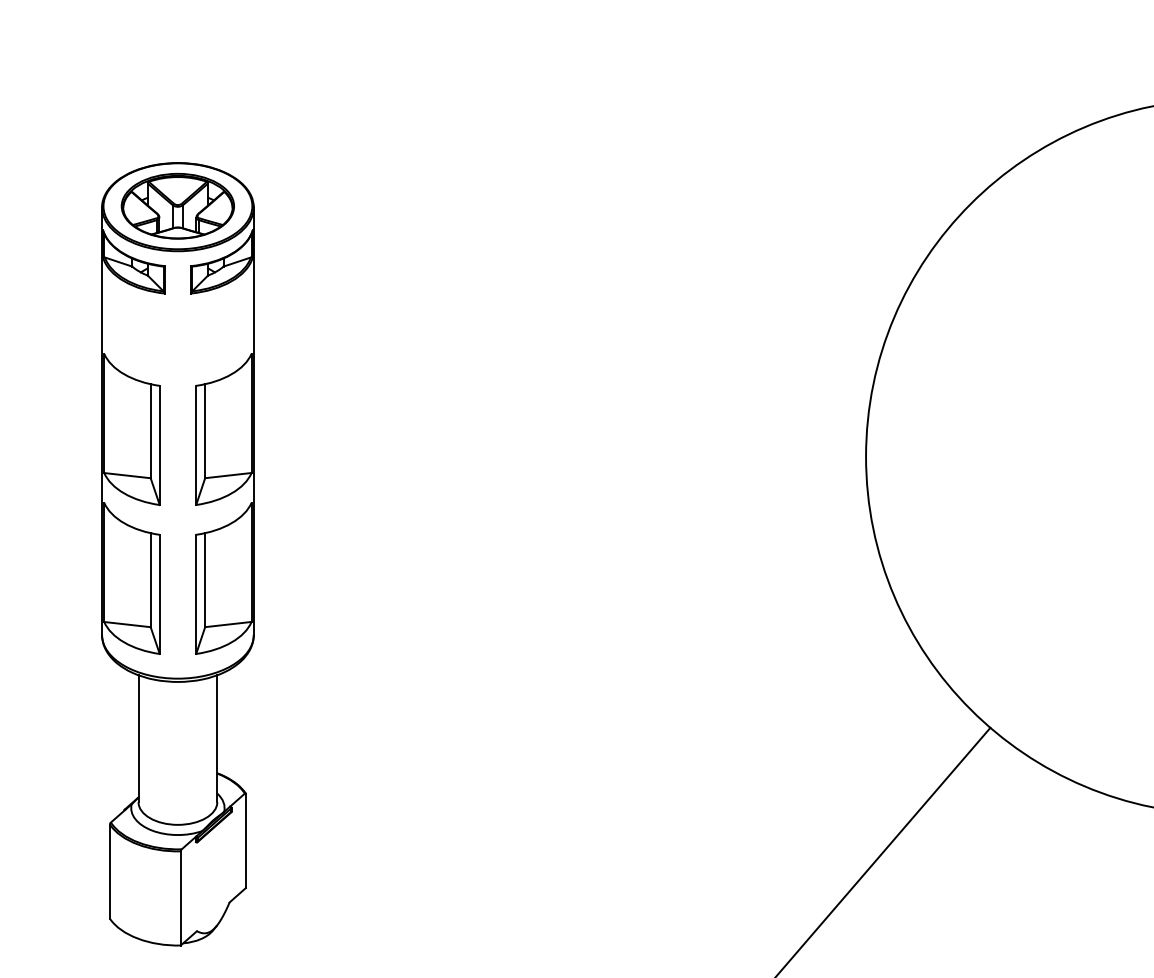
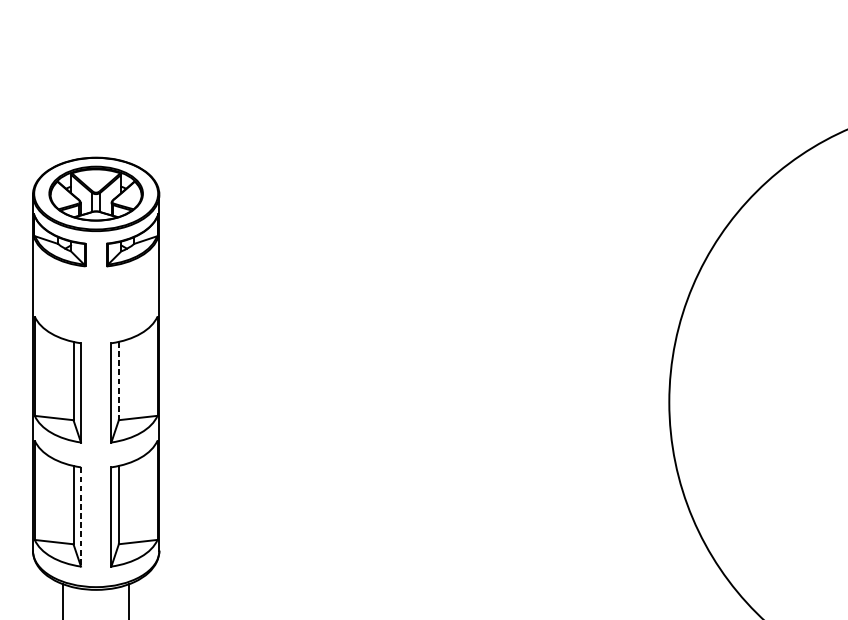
line: (205, 431) -> (119, 381), solid -> dashed
line: (159, 594) -> (80, 517), solid -> dashed

